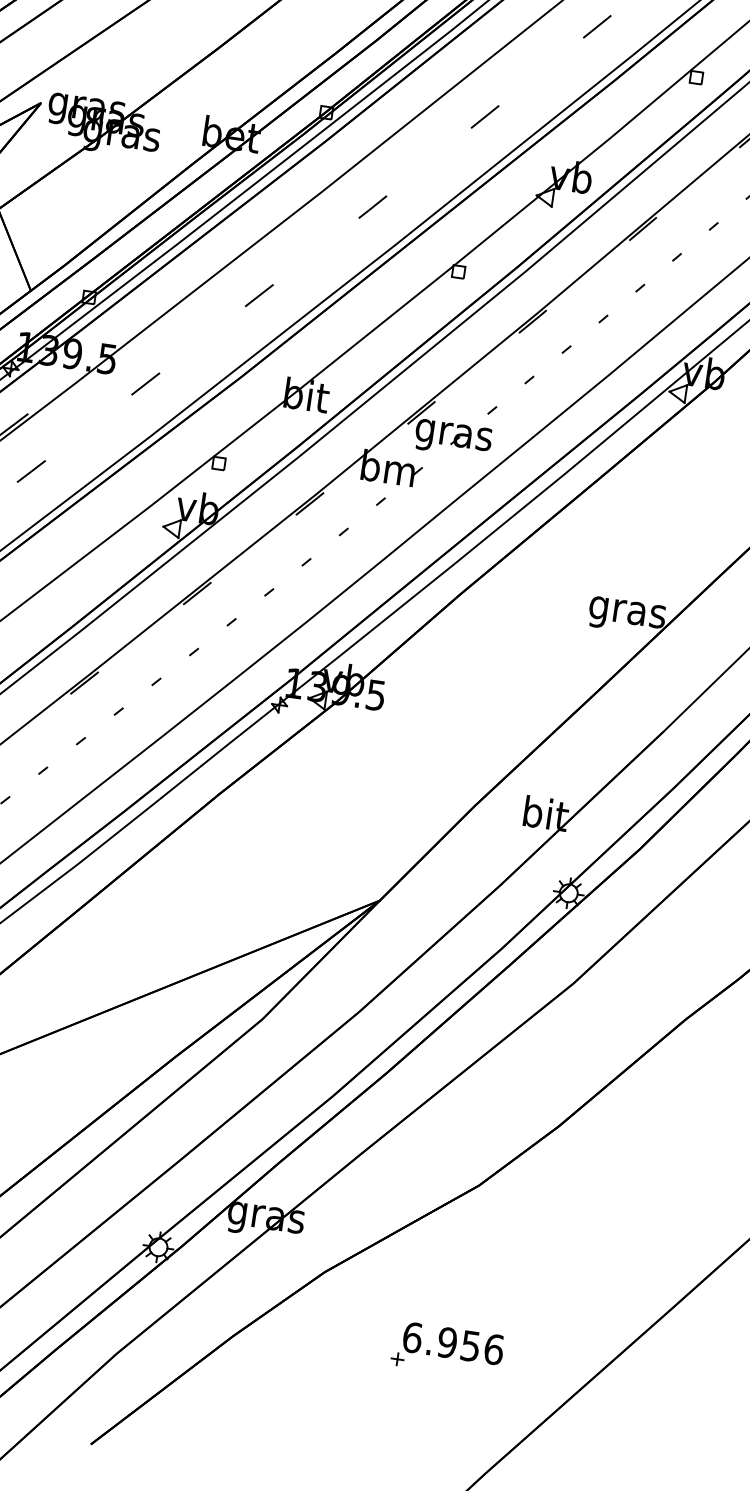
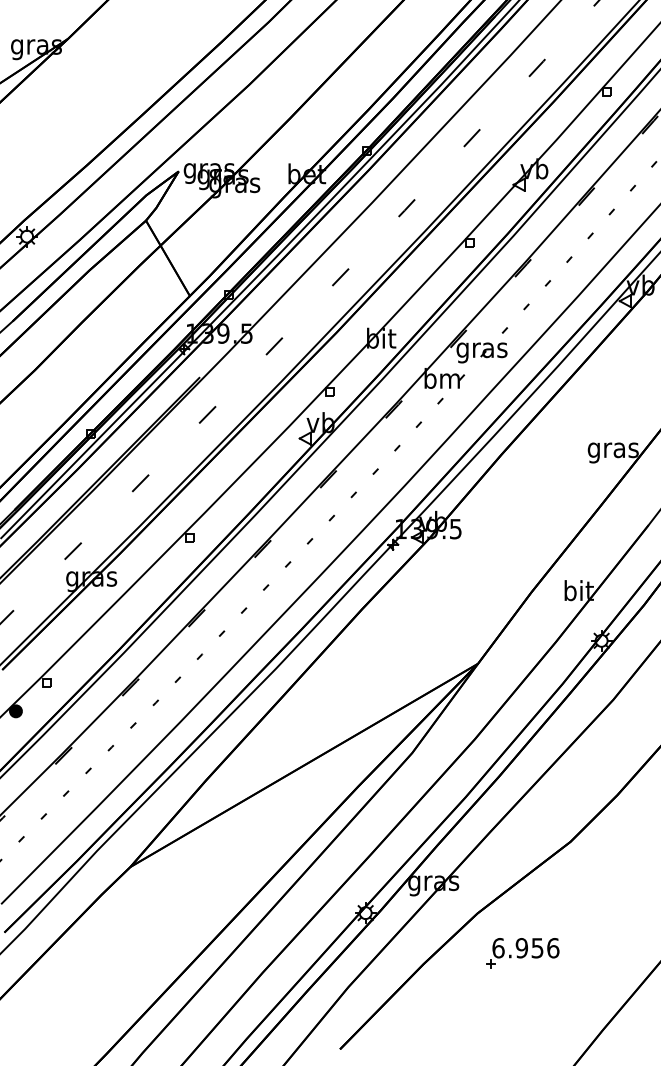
part: (447, 1350) -> (522, 953), moved

